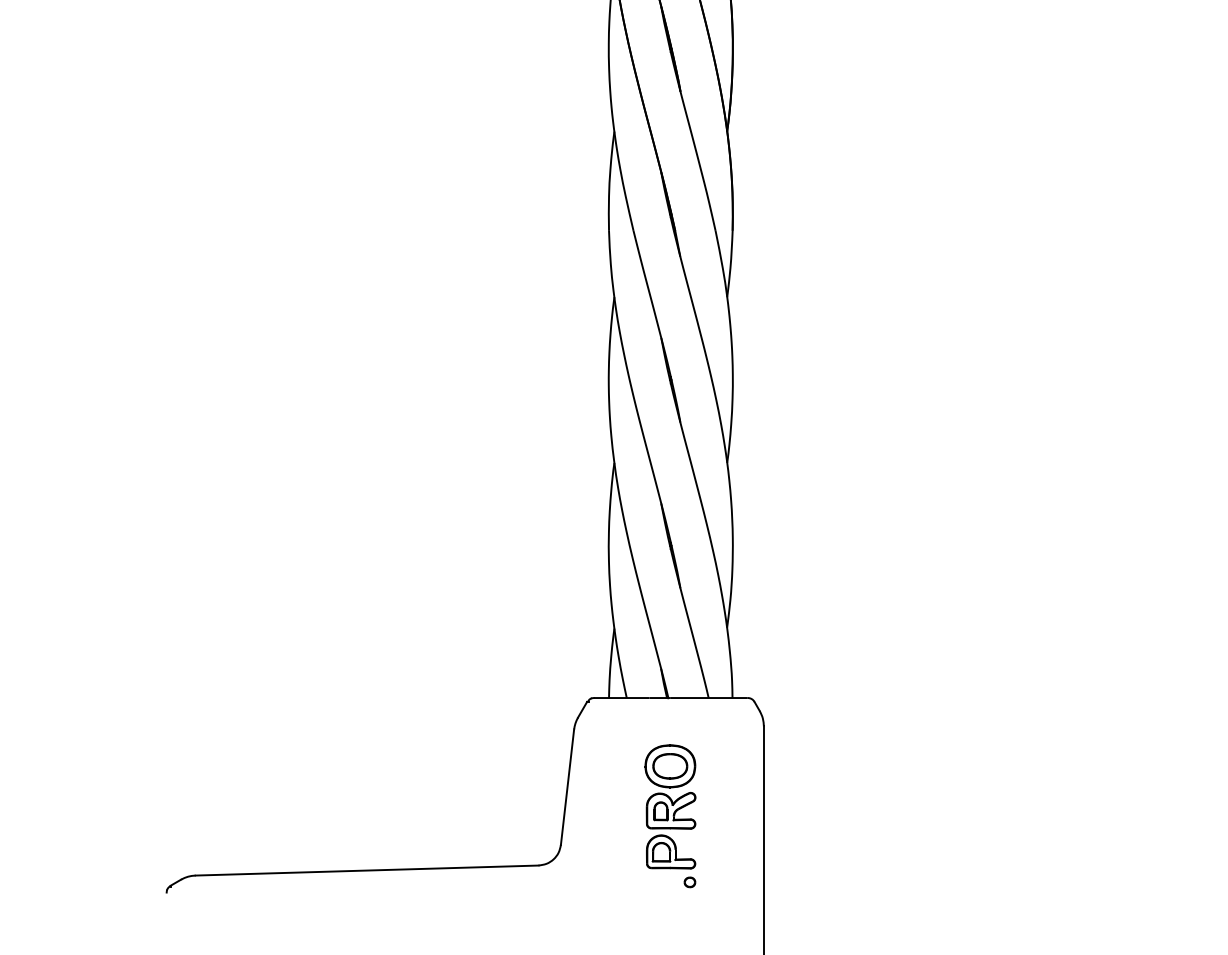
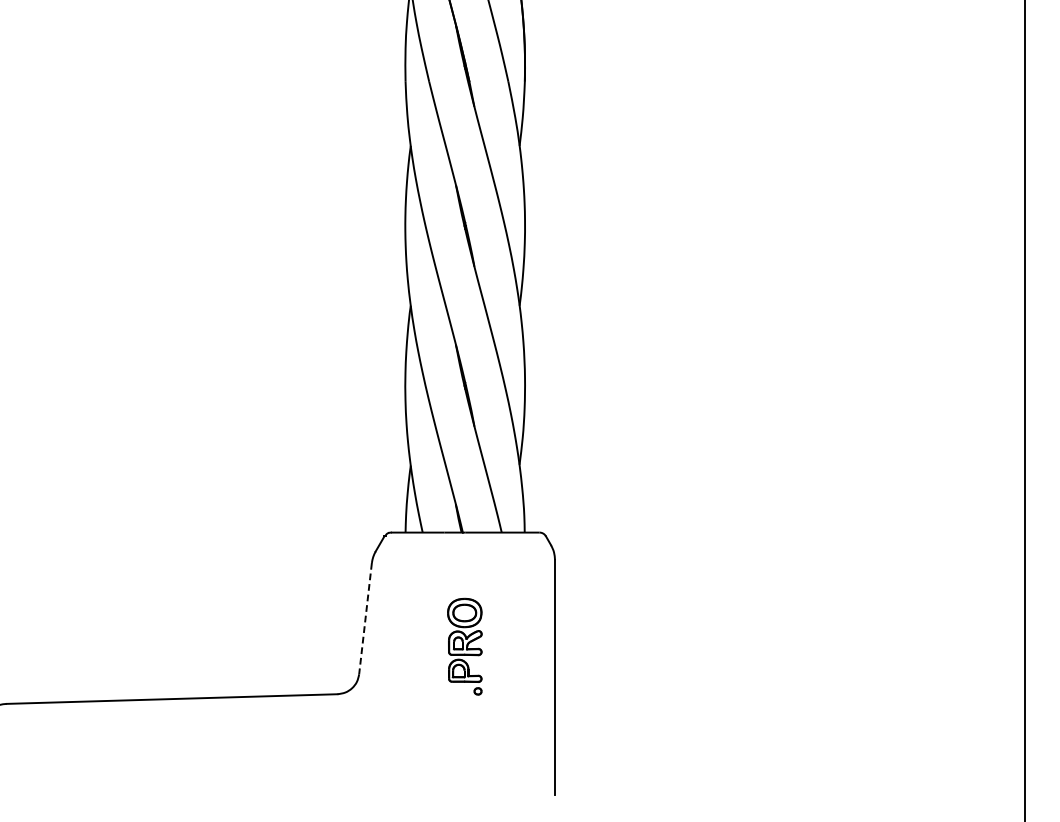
line: (567, 787) -> (365, 618), solid -> dashed
part: (670, 816) -> (464, 646), size x0.7

